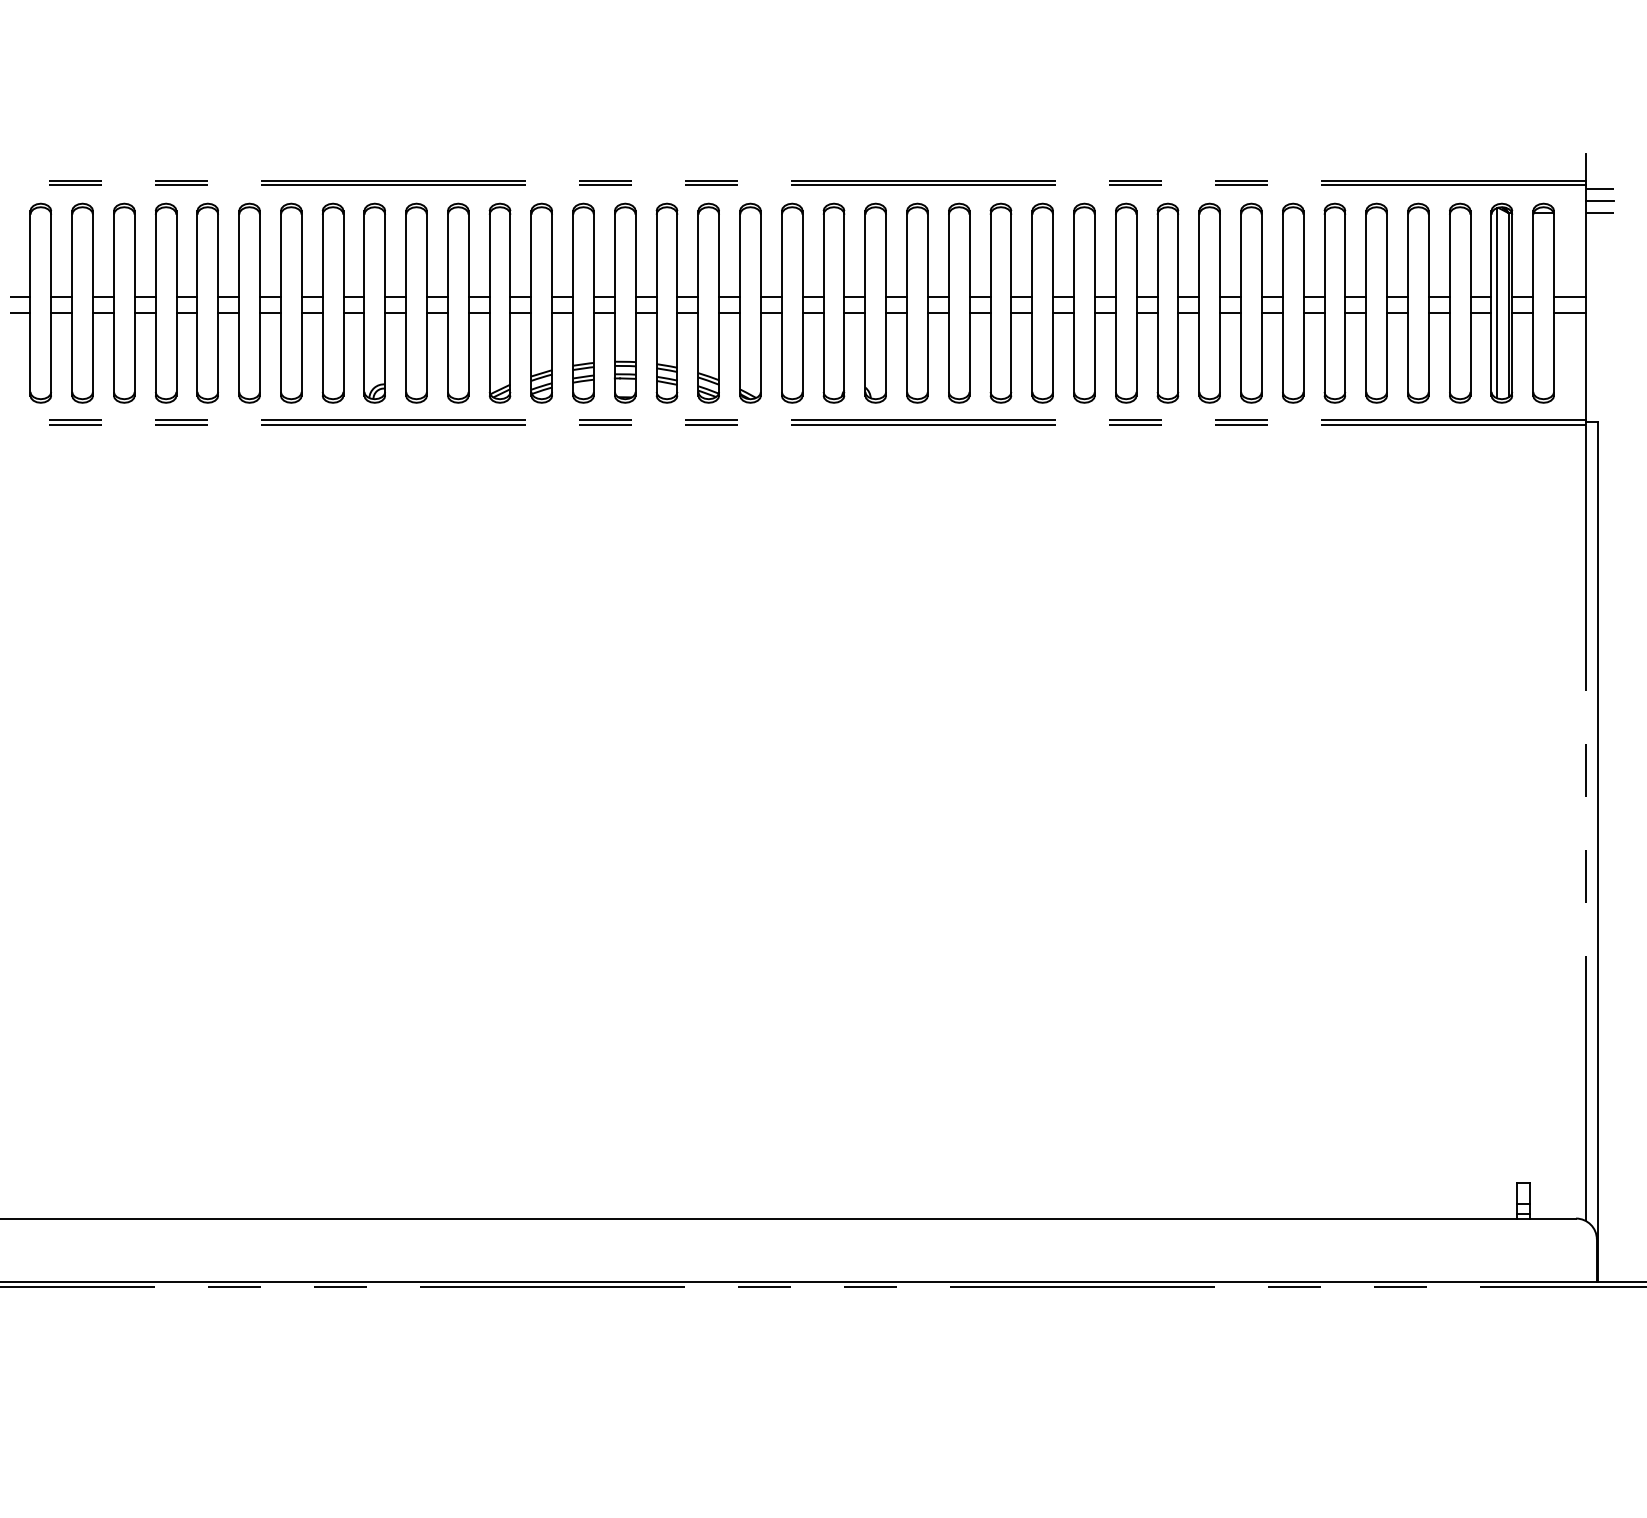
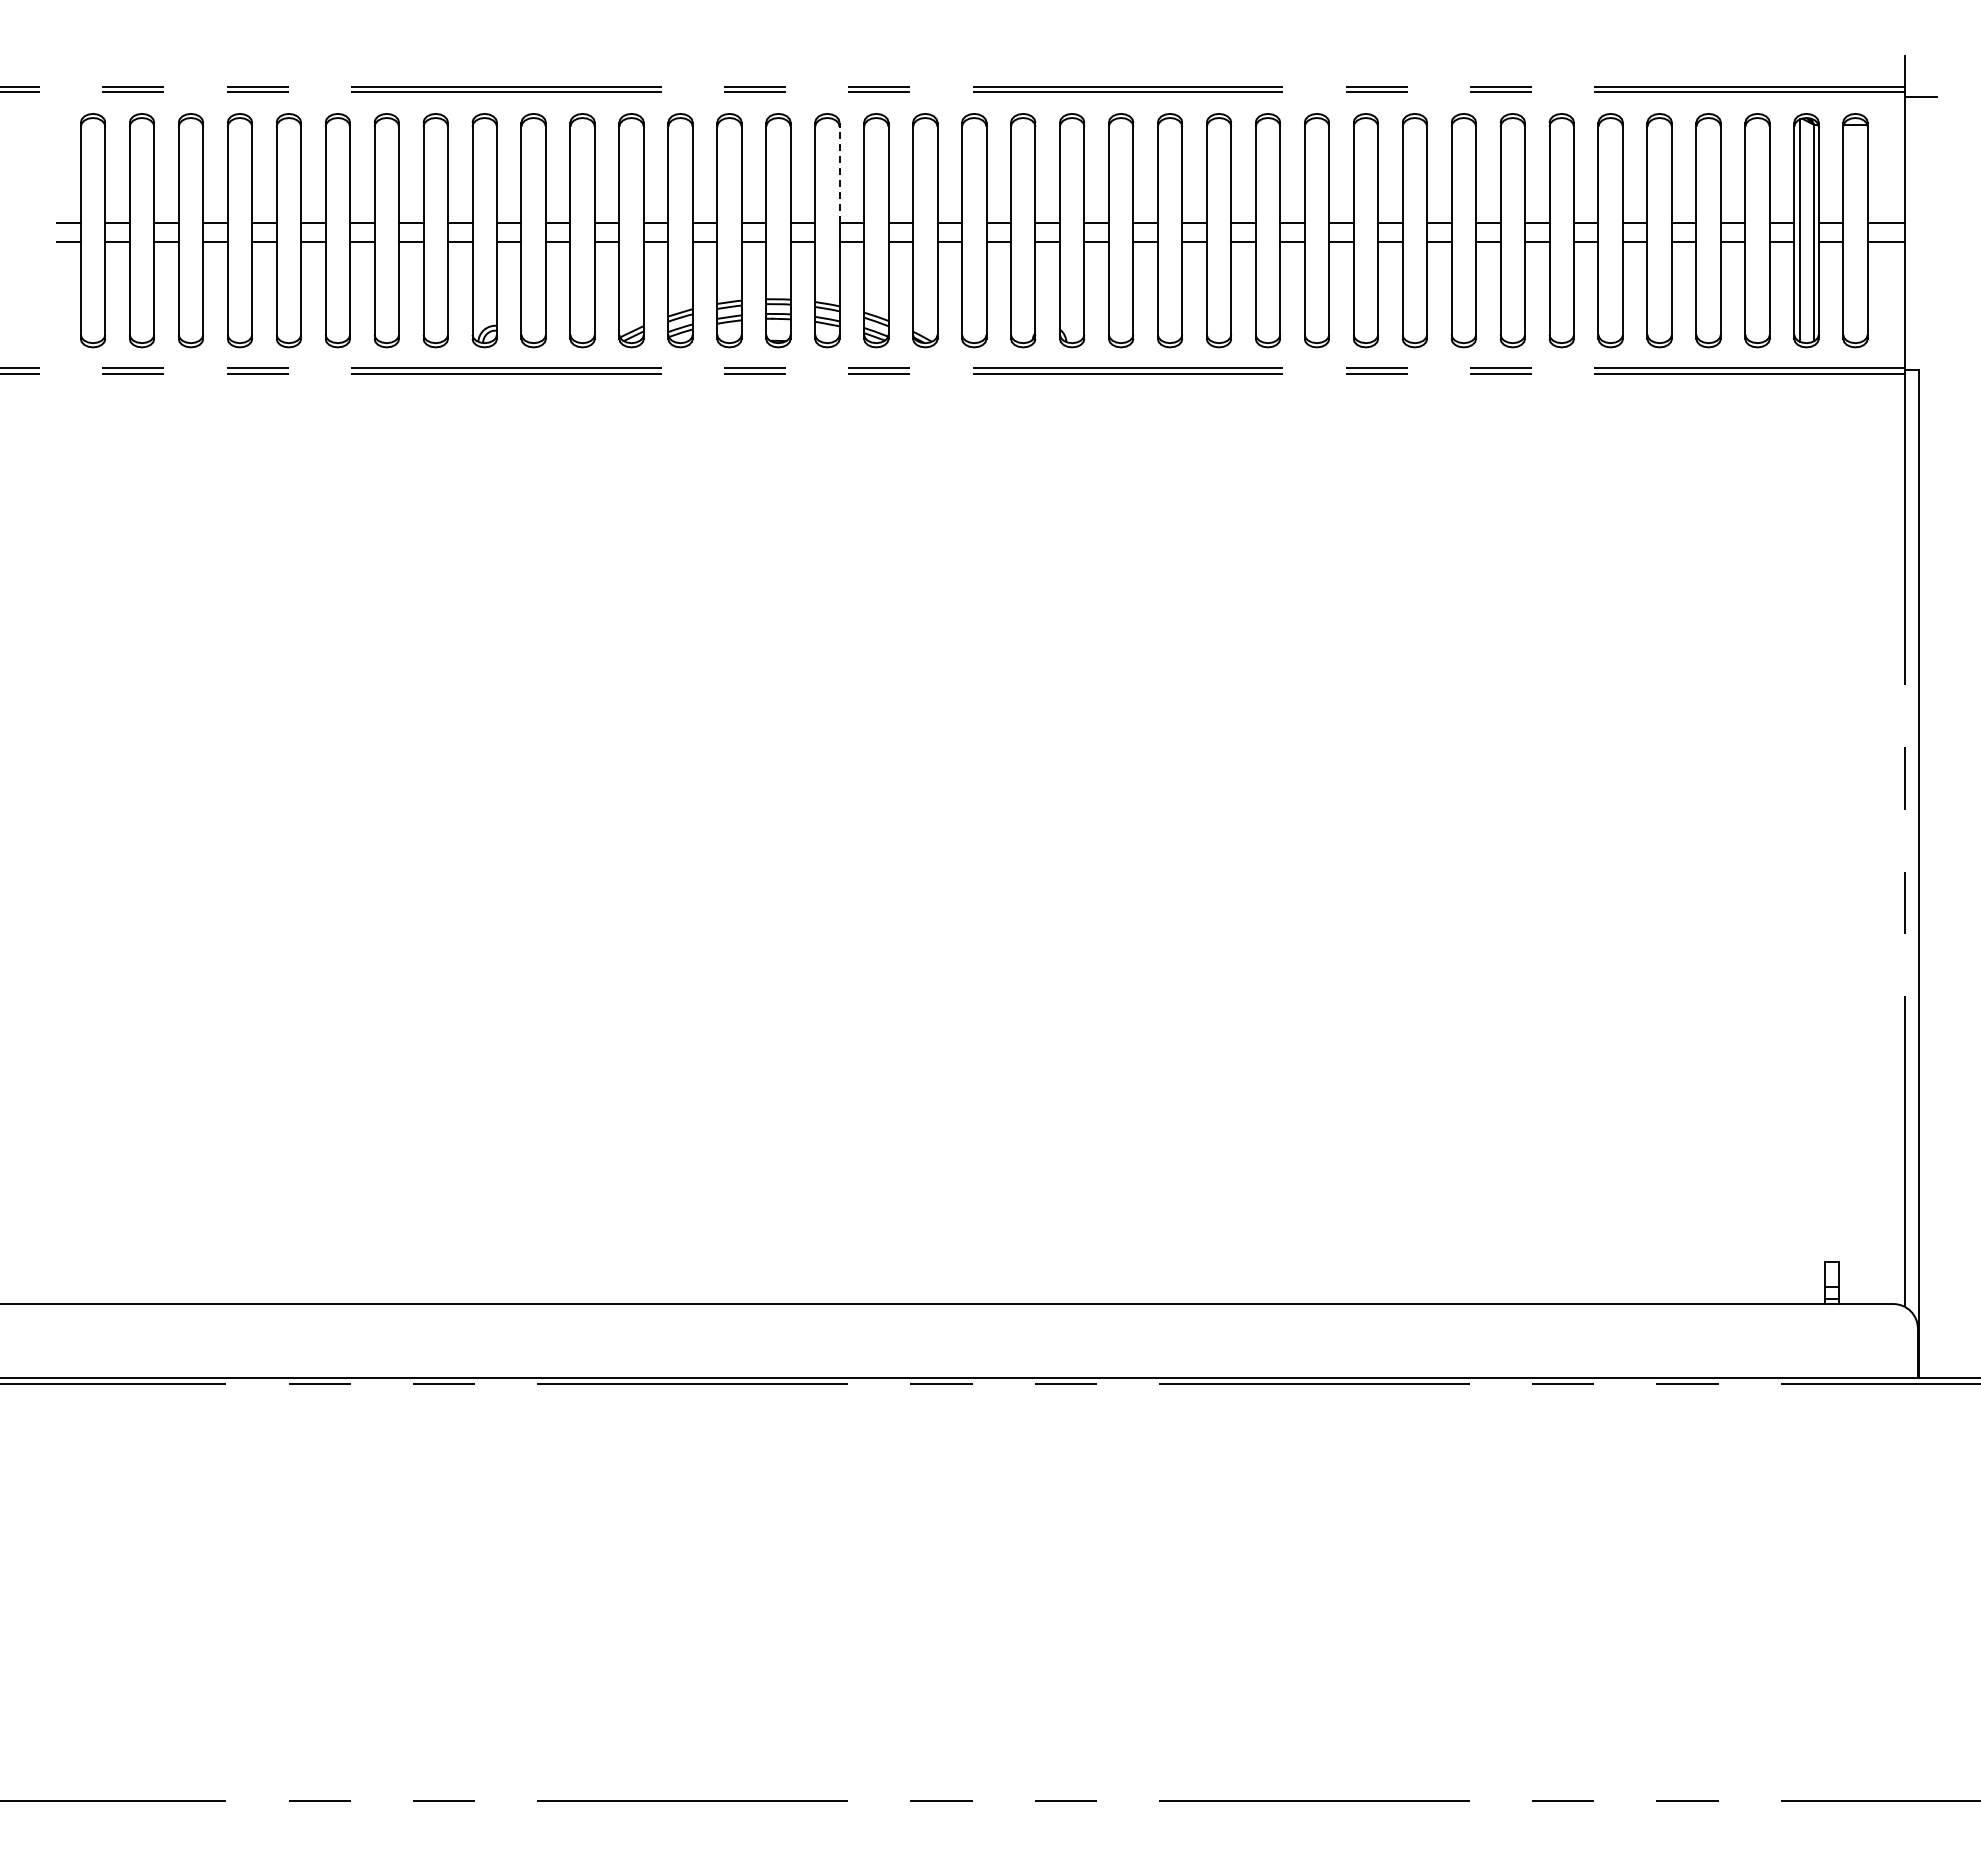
line: (1599, 201) -> (1921, 111), removed
line: (1599, 212) -> (1921, 124), removed
line: (677, 253) -> (839, 172), solid -> dashed

